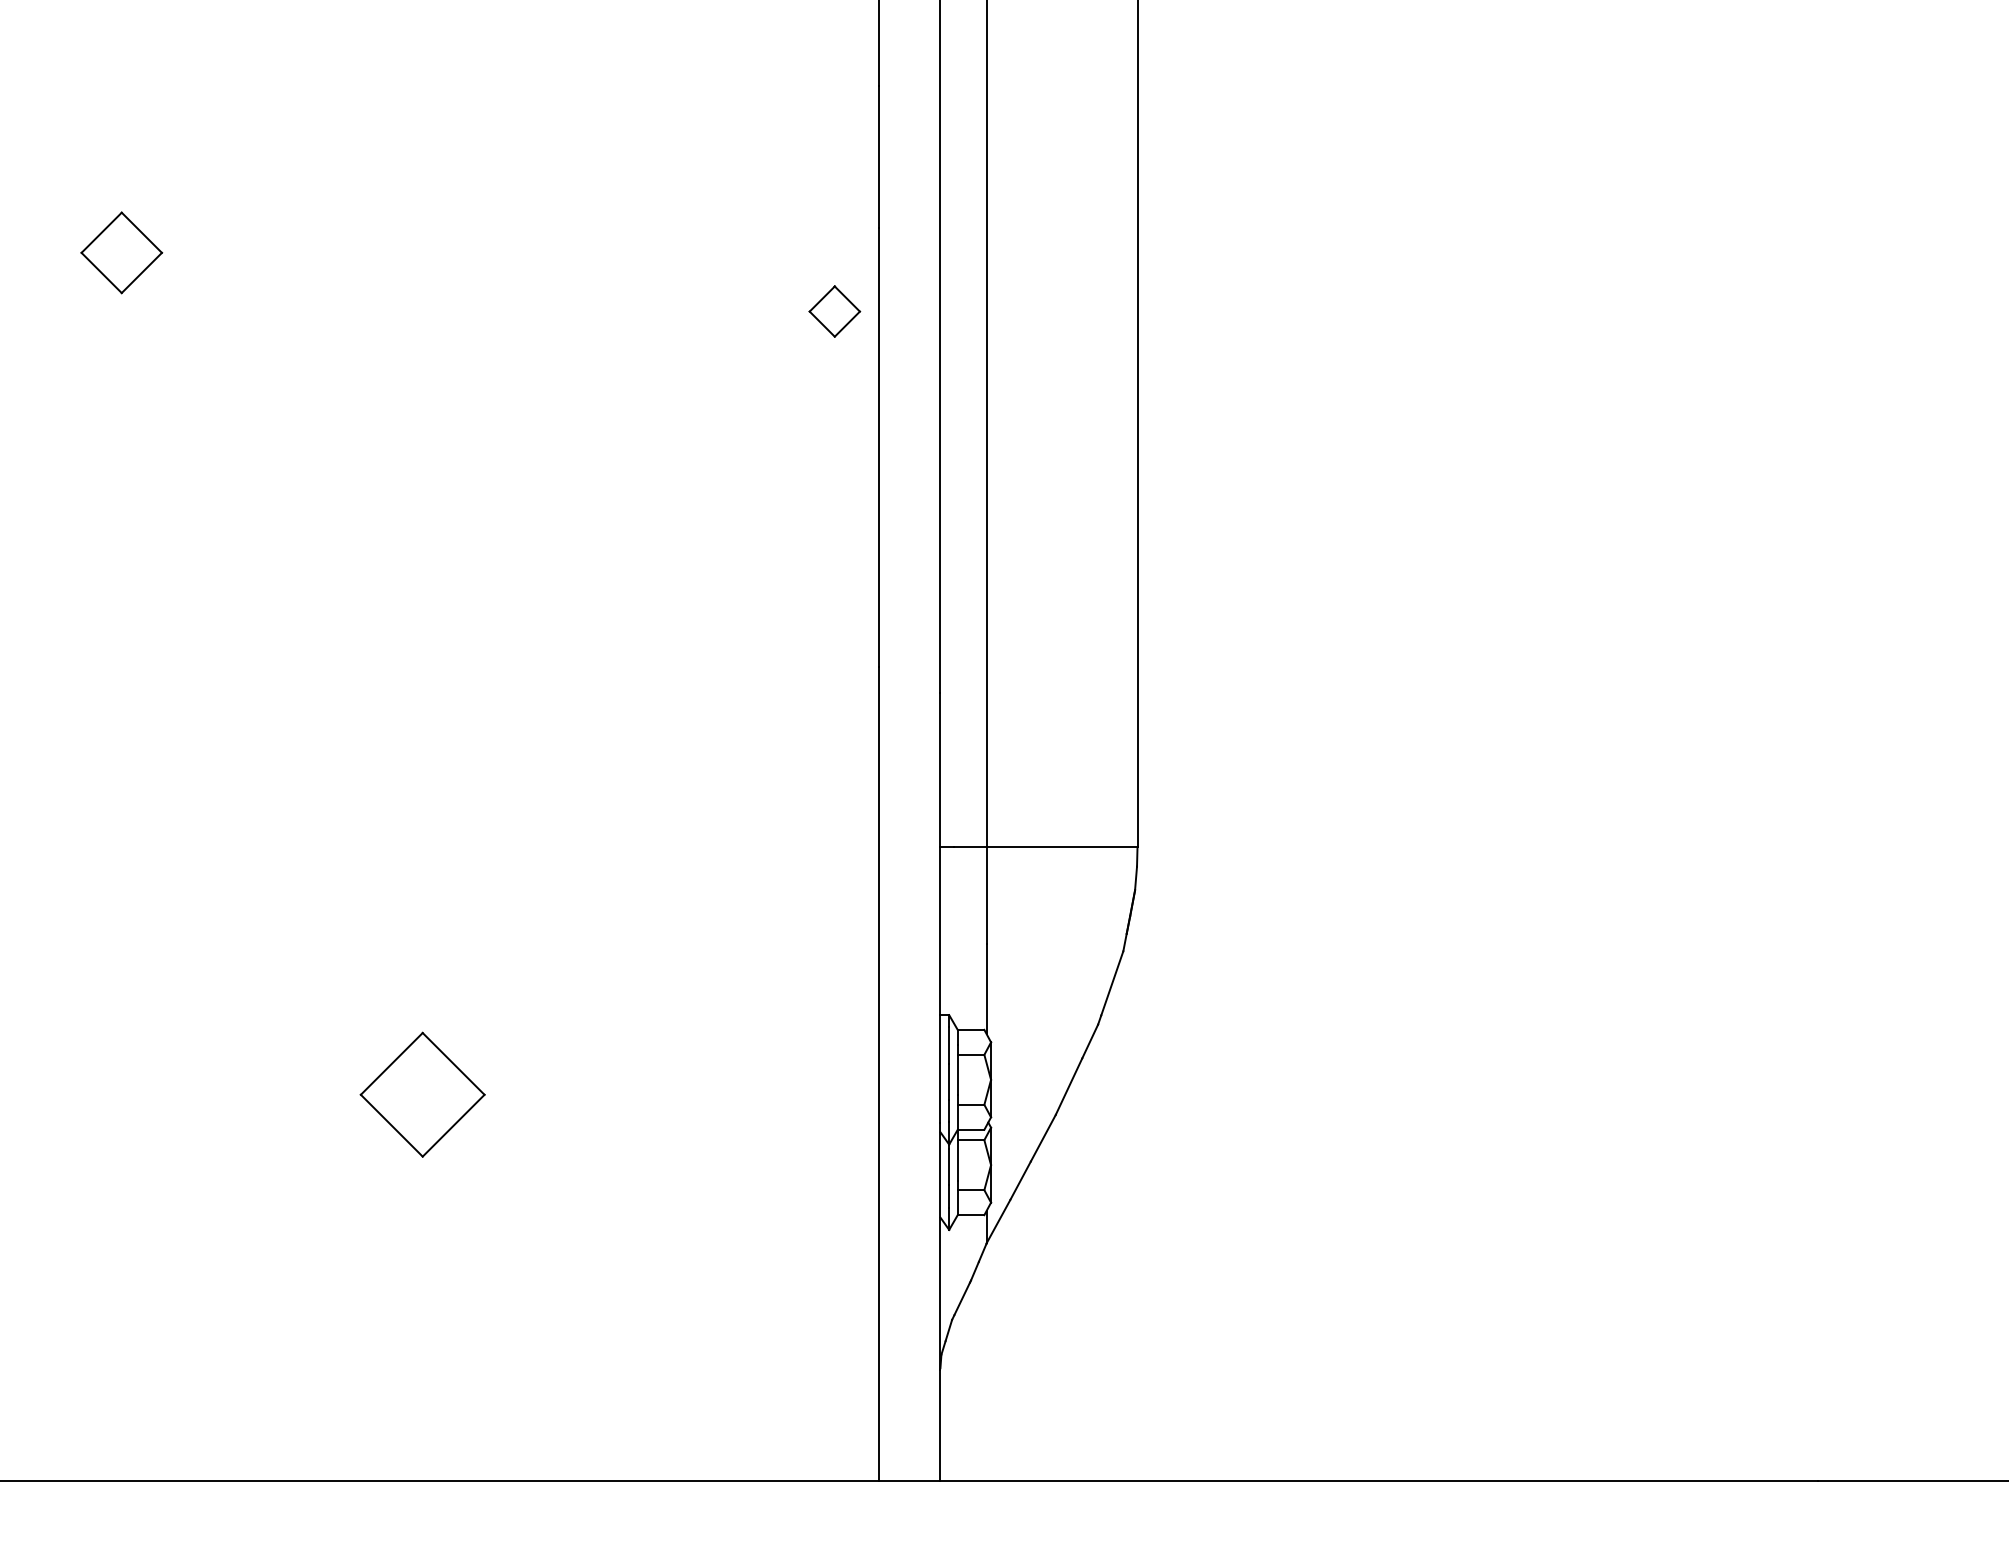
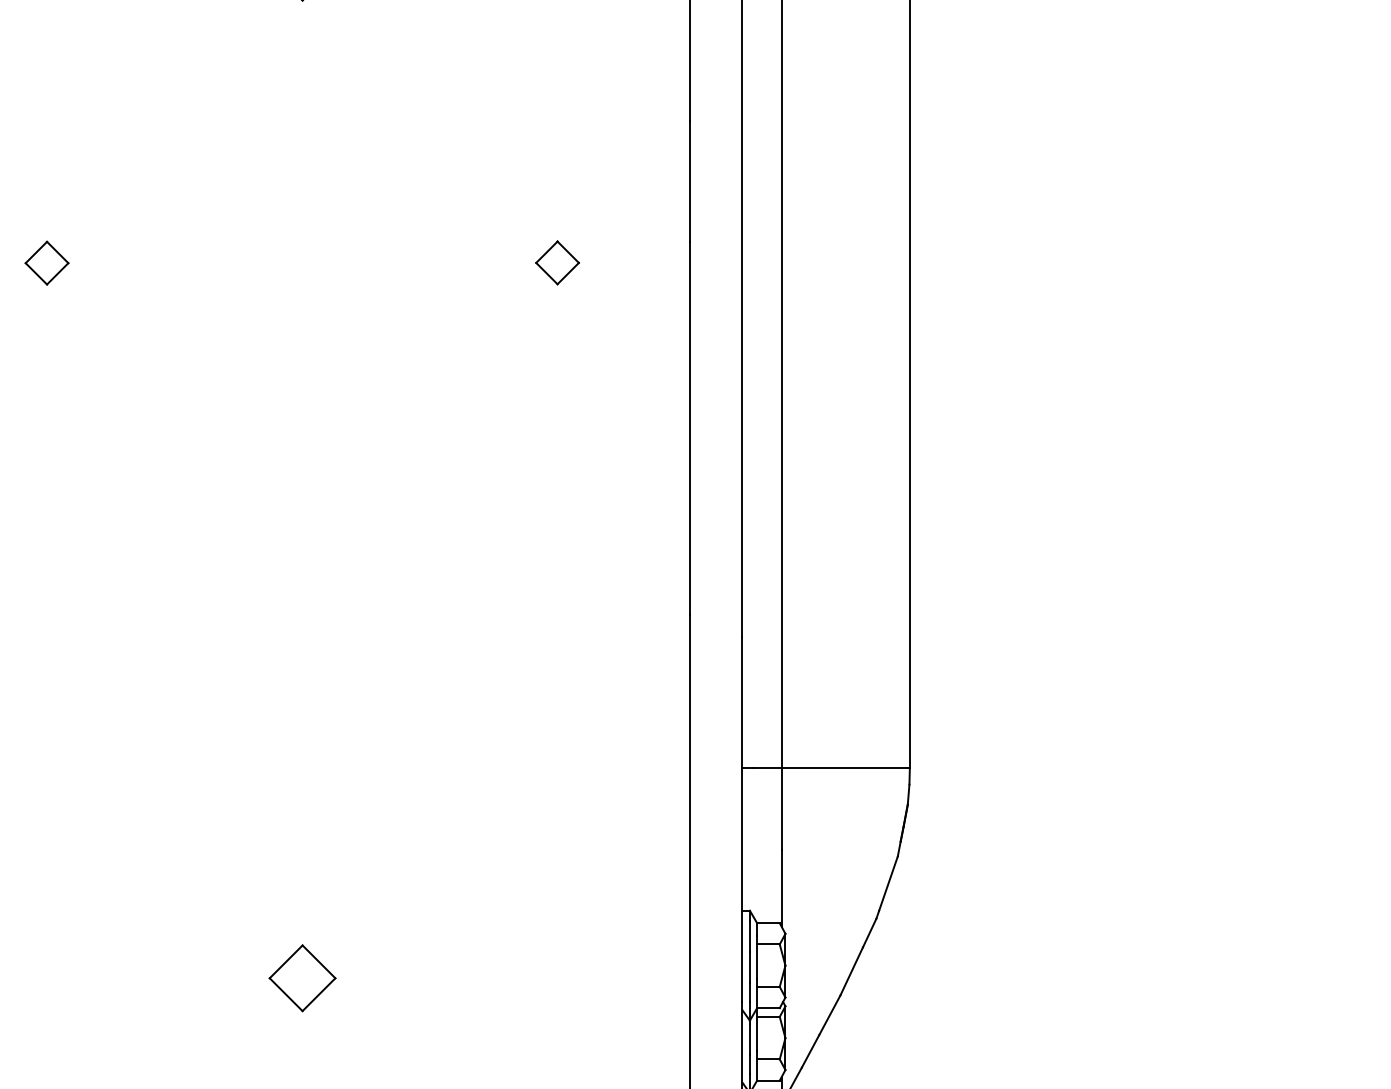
part: (121, 252) -> (46, 262), size x0.62
part: (834, 311) -> (557, 262), moved
part: (422, 1094) -> (302, 978), size x0.62

